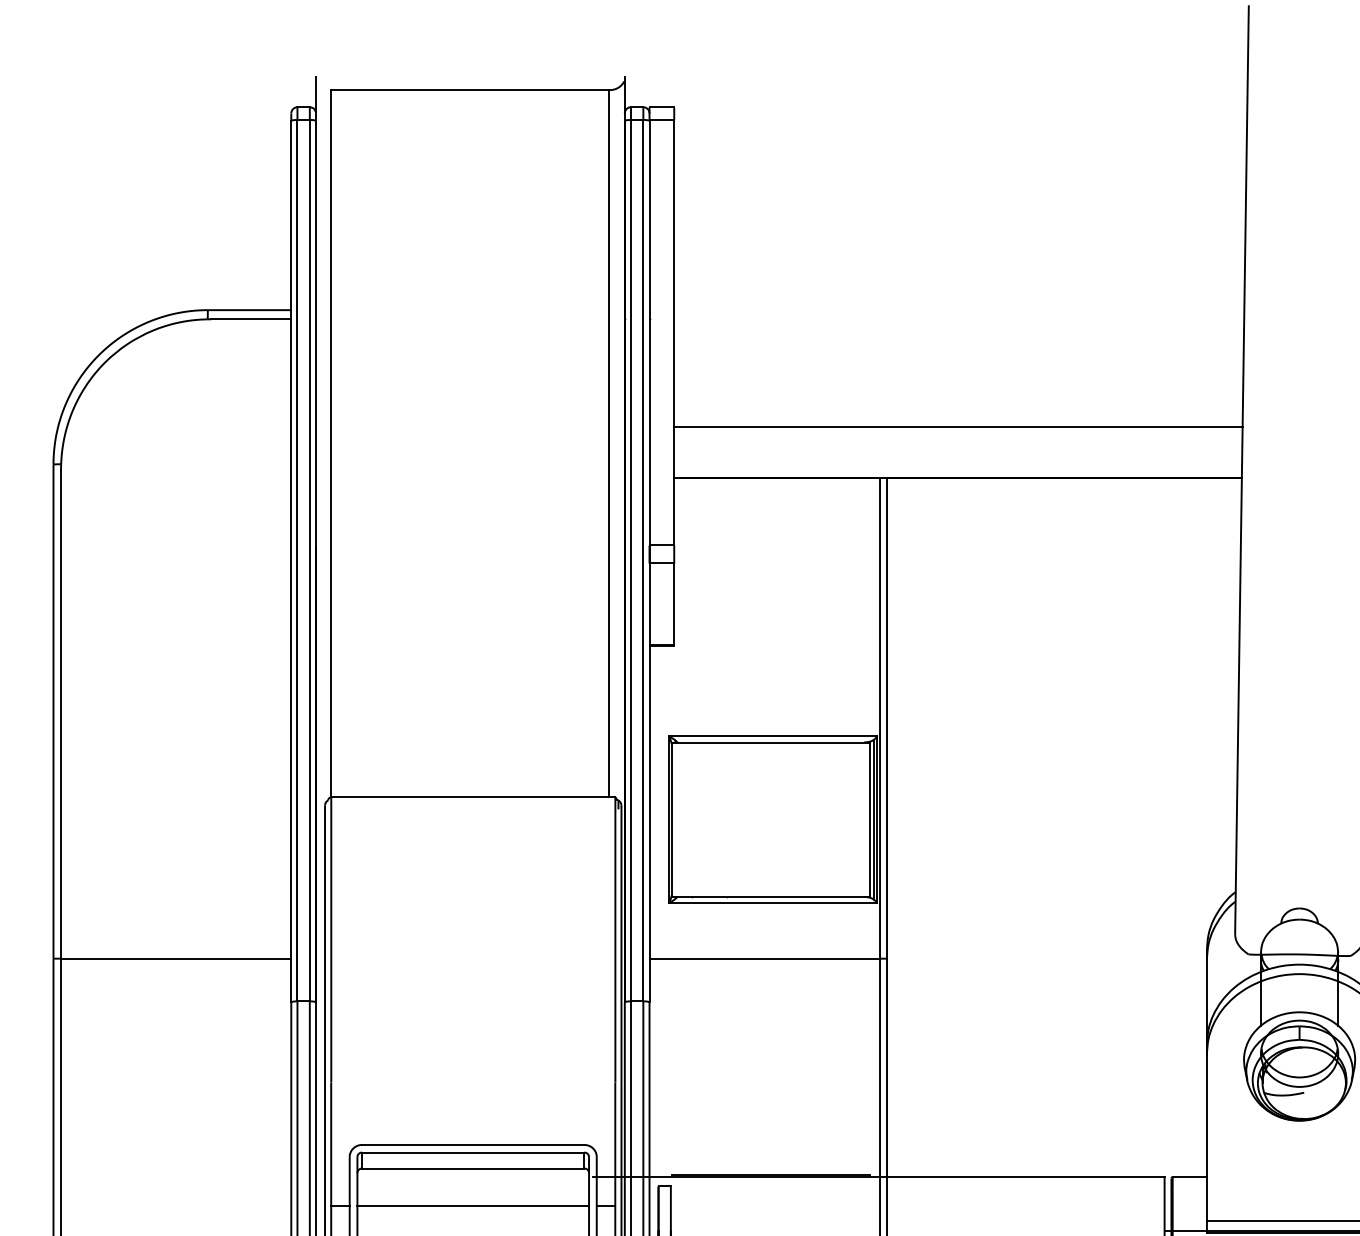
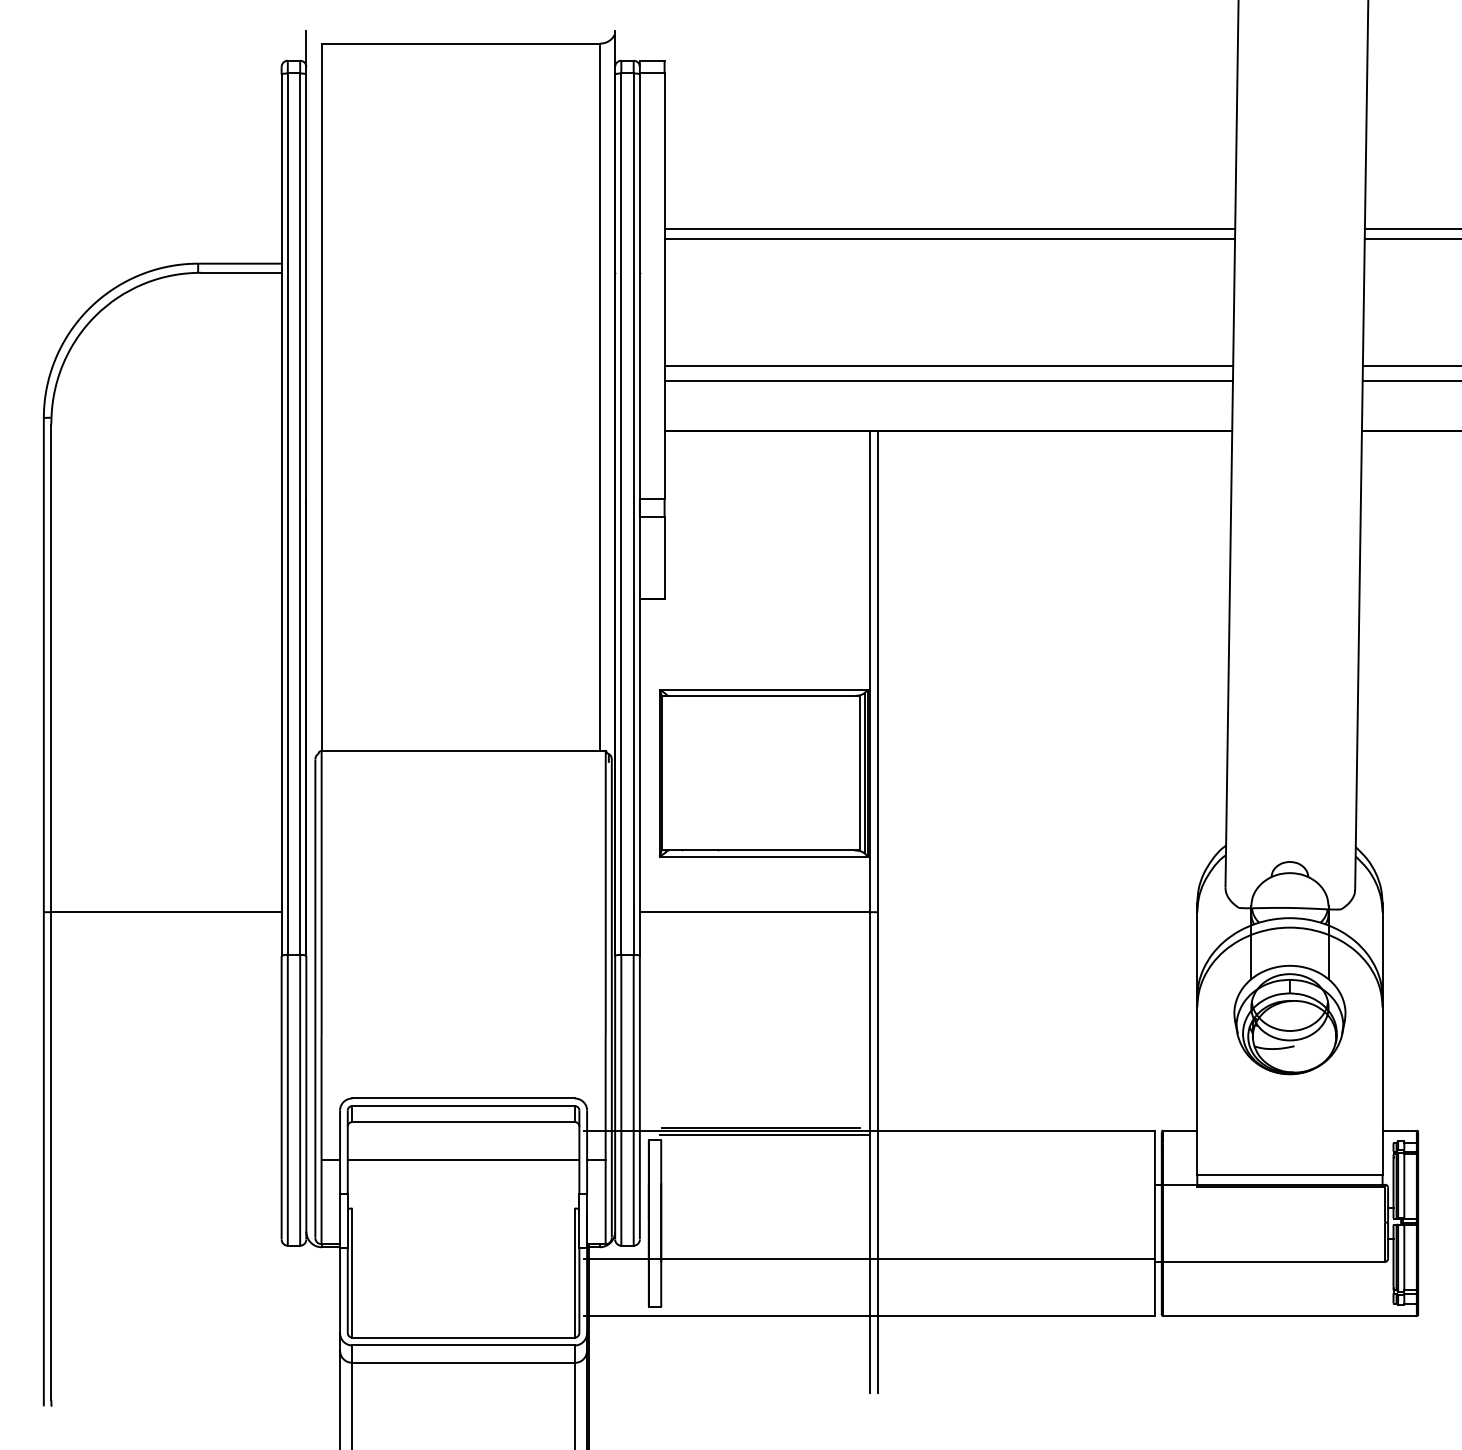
line: (959, 274) -> (949, 228), added
line: (959, 284) -> (949, 238), added
line: (958, 412) -> (948, 366), added
line: (773, 1180) -> (763, 1134), added

